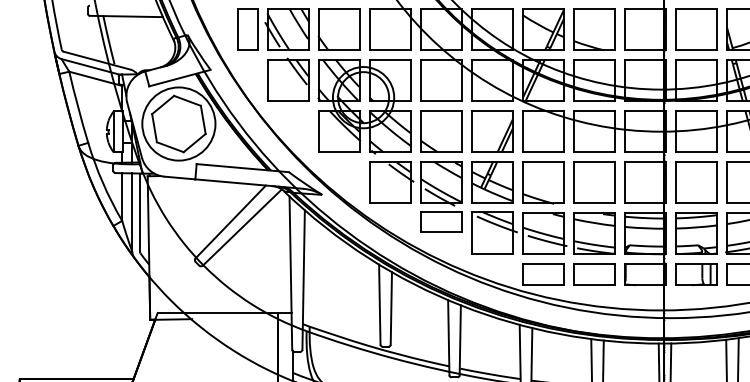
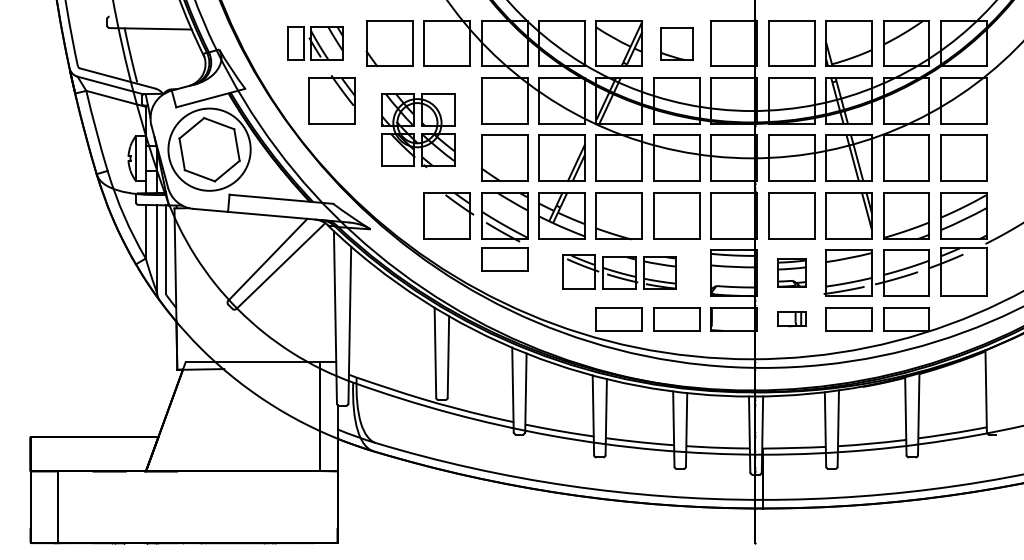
part: (273, 29) -> (315, 43), size x0.7
part: (594, 29) -> (676, 43), size x0.7
part: (363, 106) -> (417, 130), size x0.7
part: (543, 232) -> (619, 271), size x0.7
part: (696, 233) -> (791, 272), size x0.6
part: (696, 275) -> (791, 319), size x0.6

